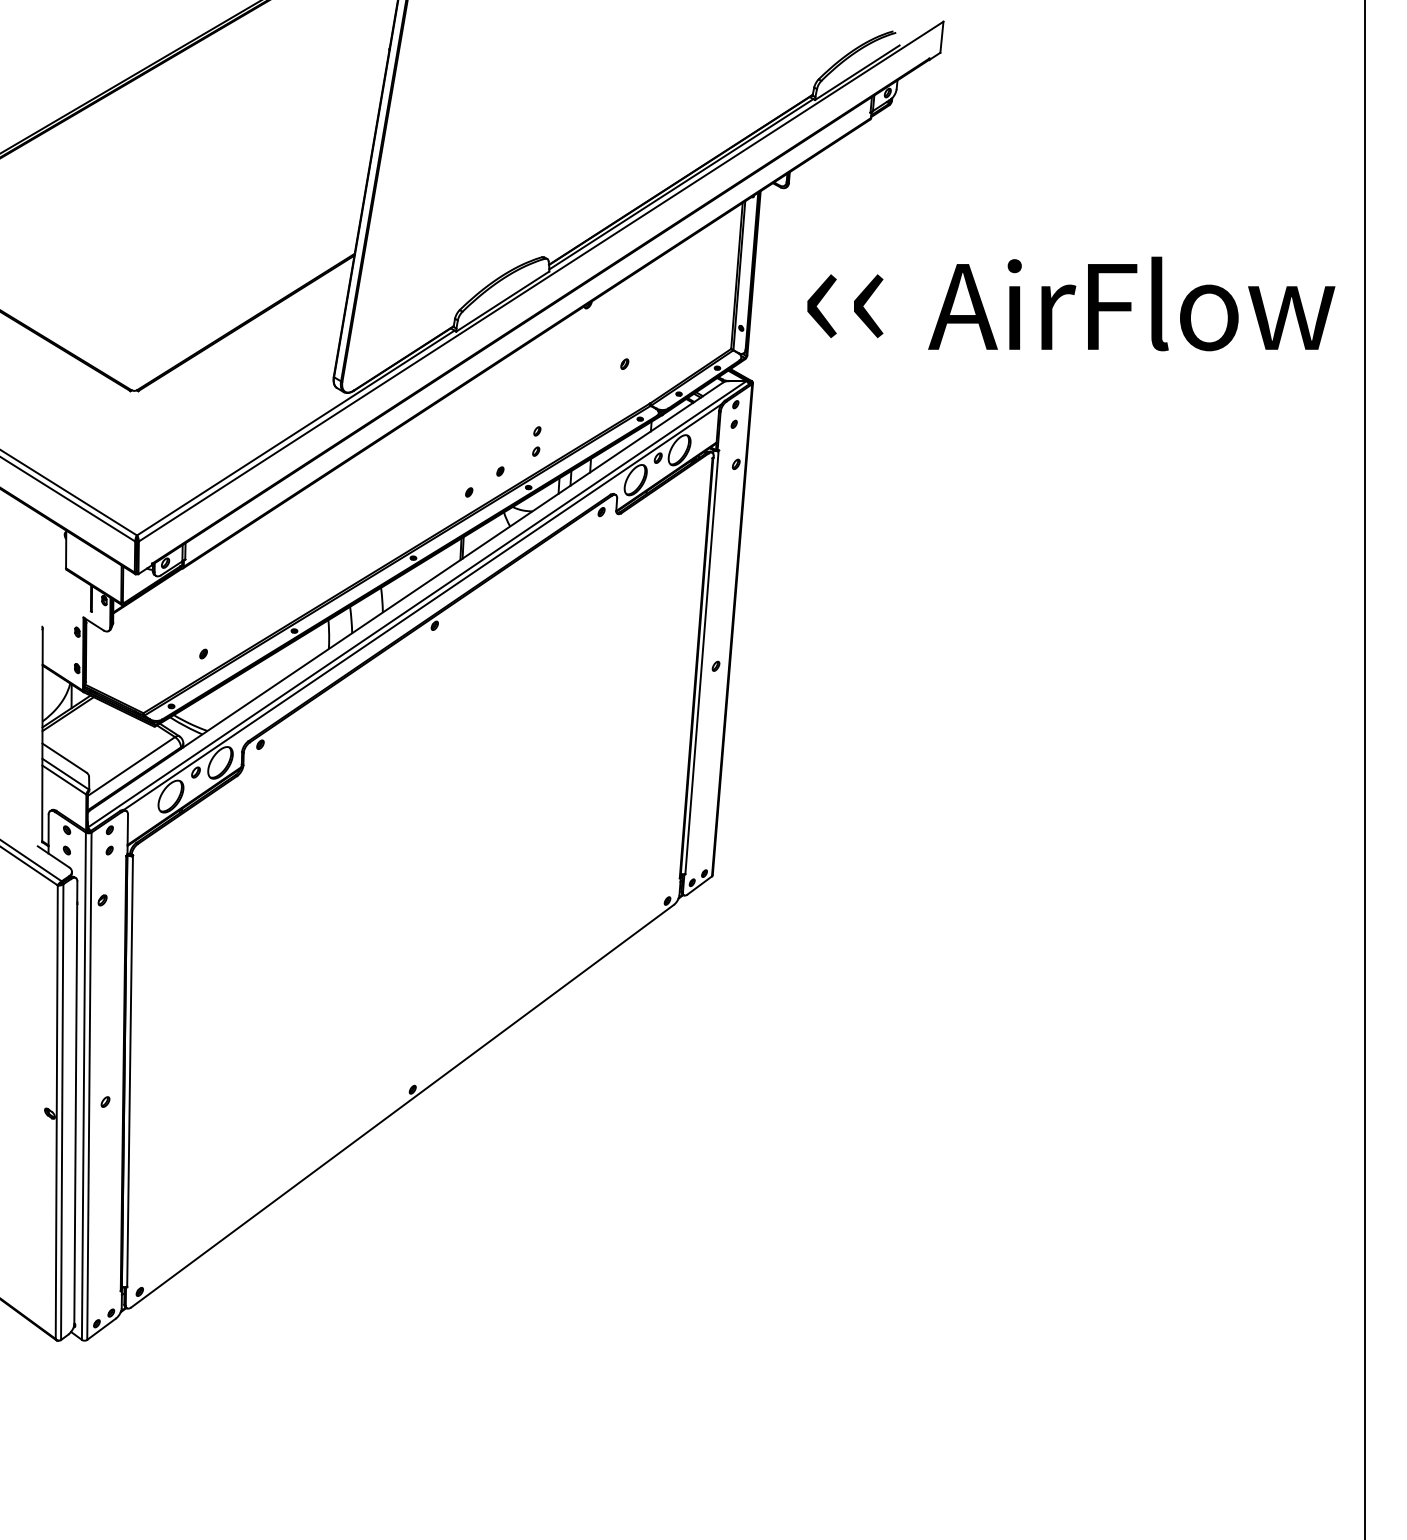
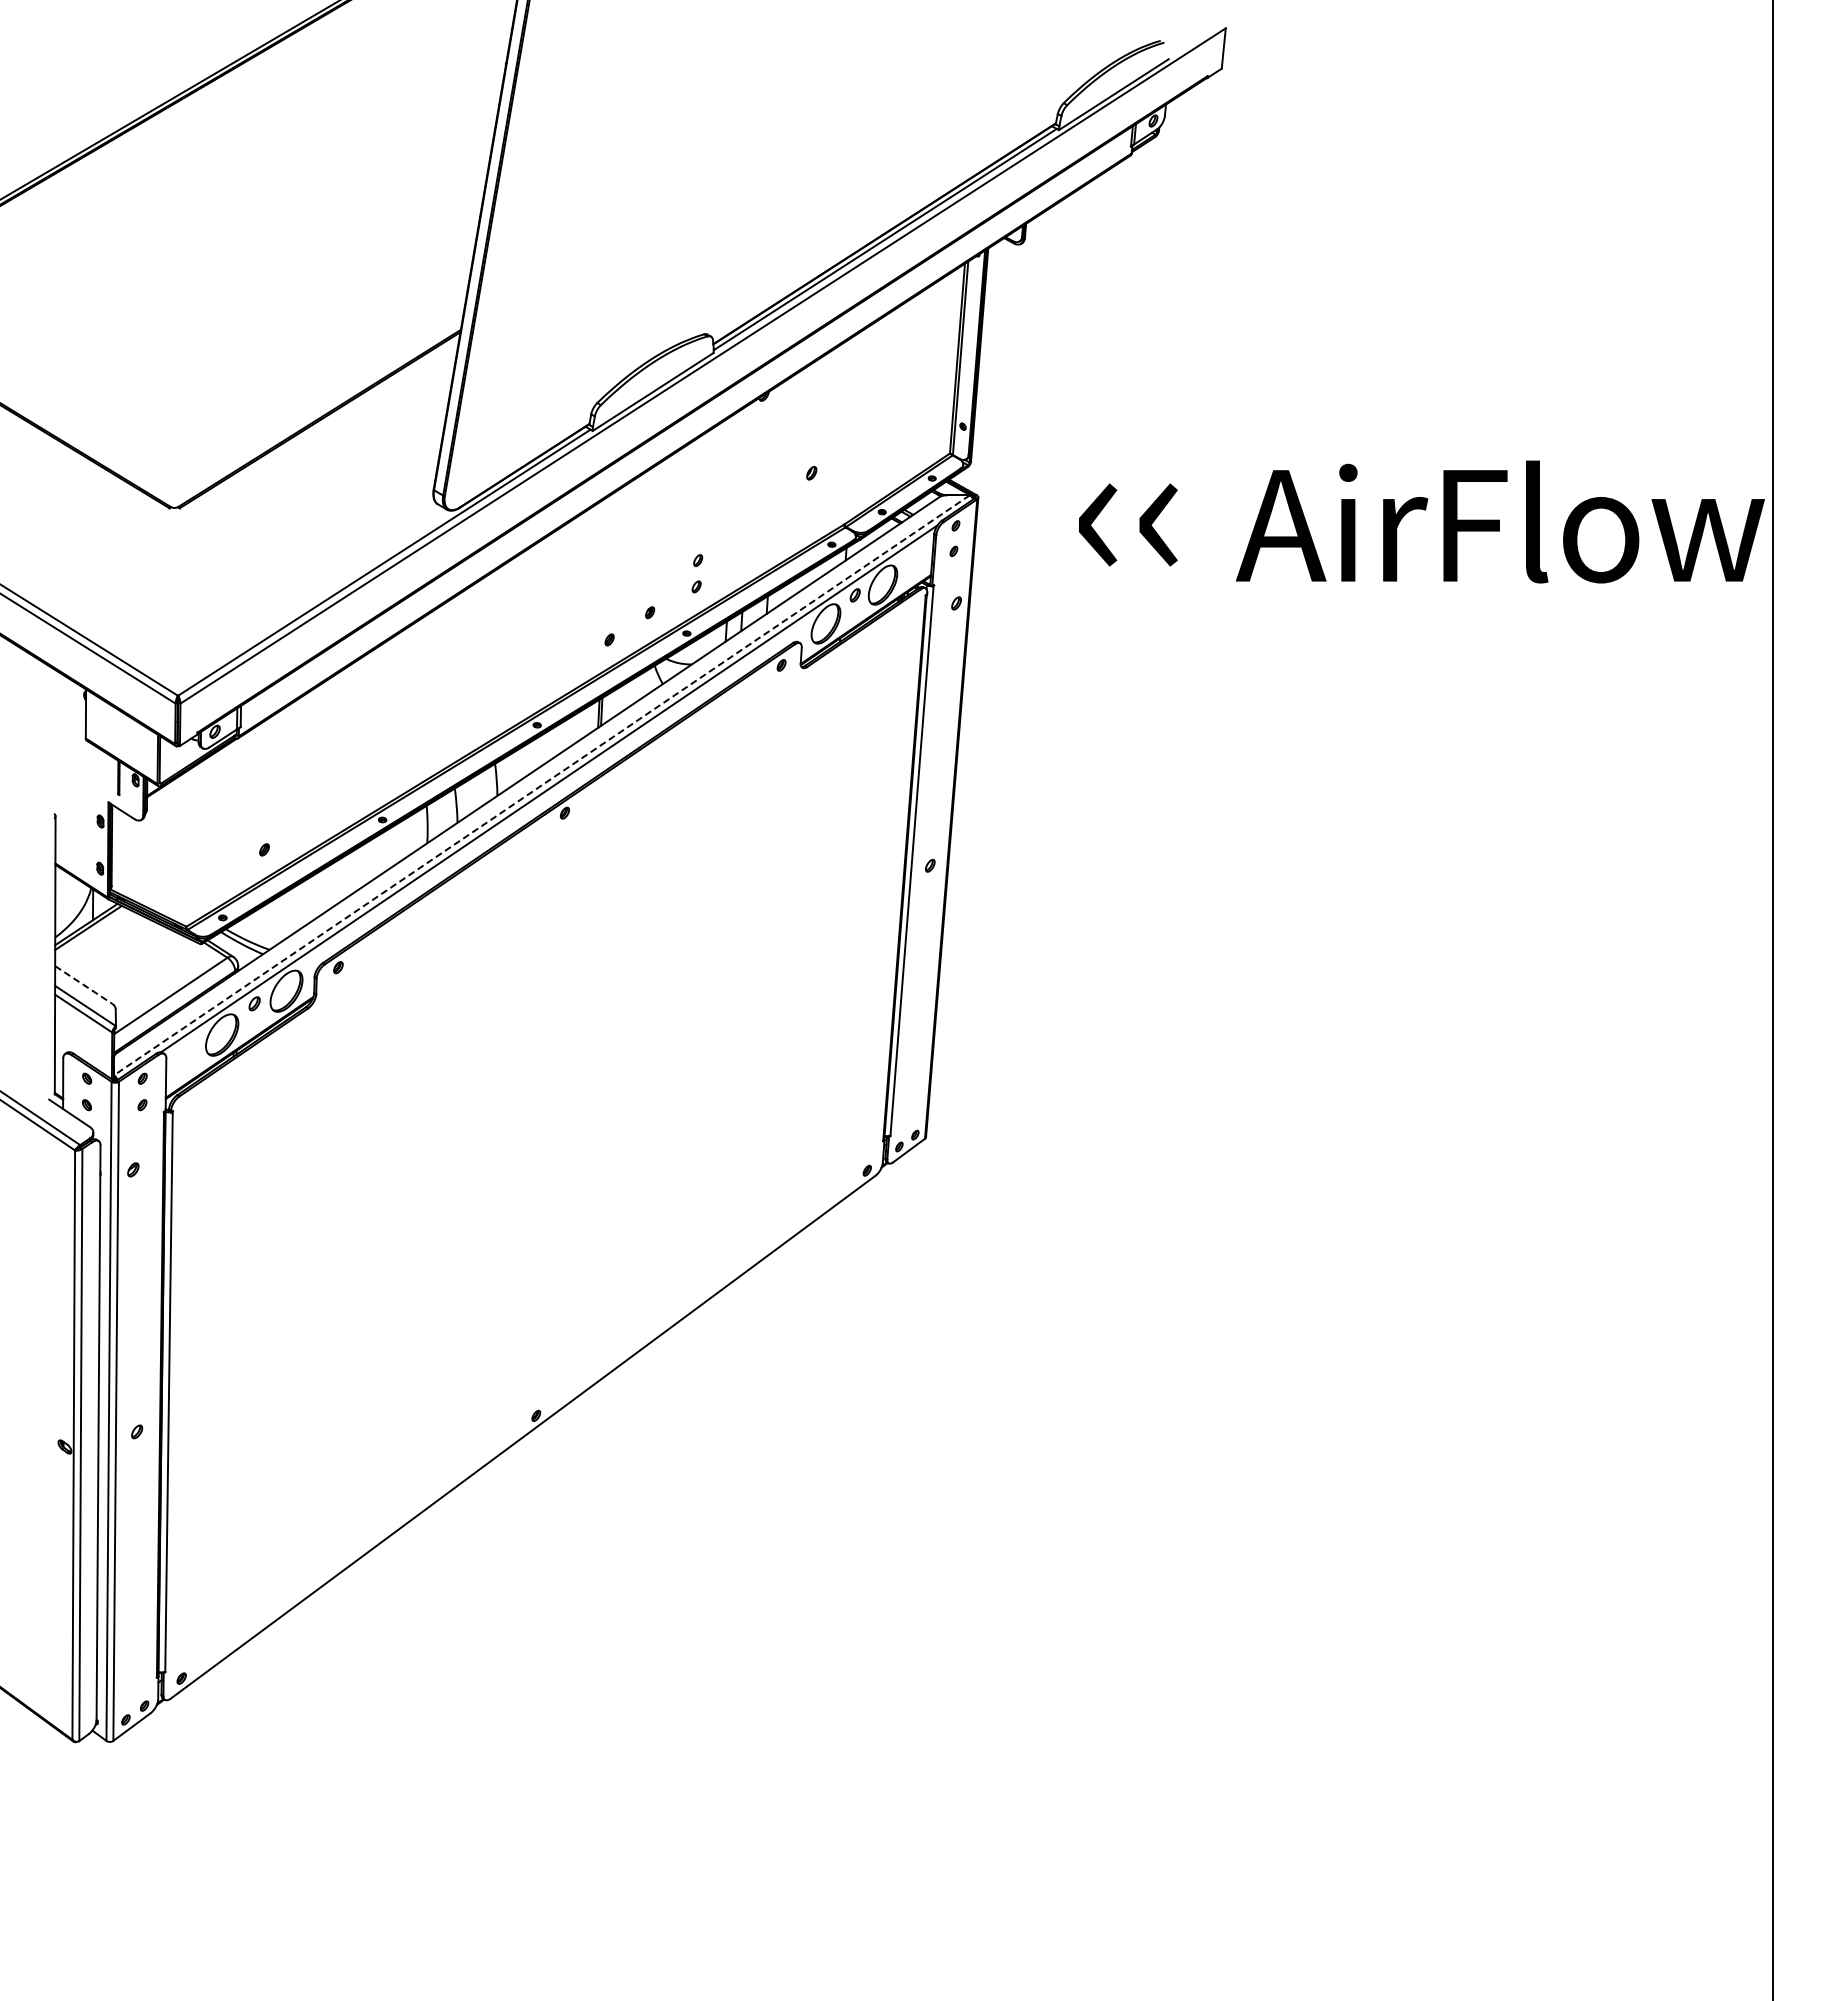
text: (1071, 303) -> (1421, 521), moved
line: (416, 604) -> (541, 785), solid -> dashed
line: (65, 758) -> (84, 985), solid -> dashed

